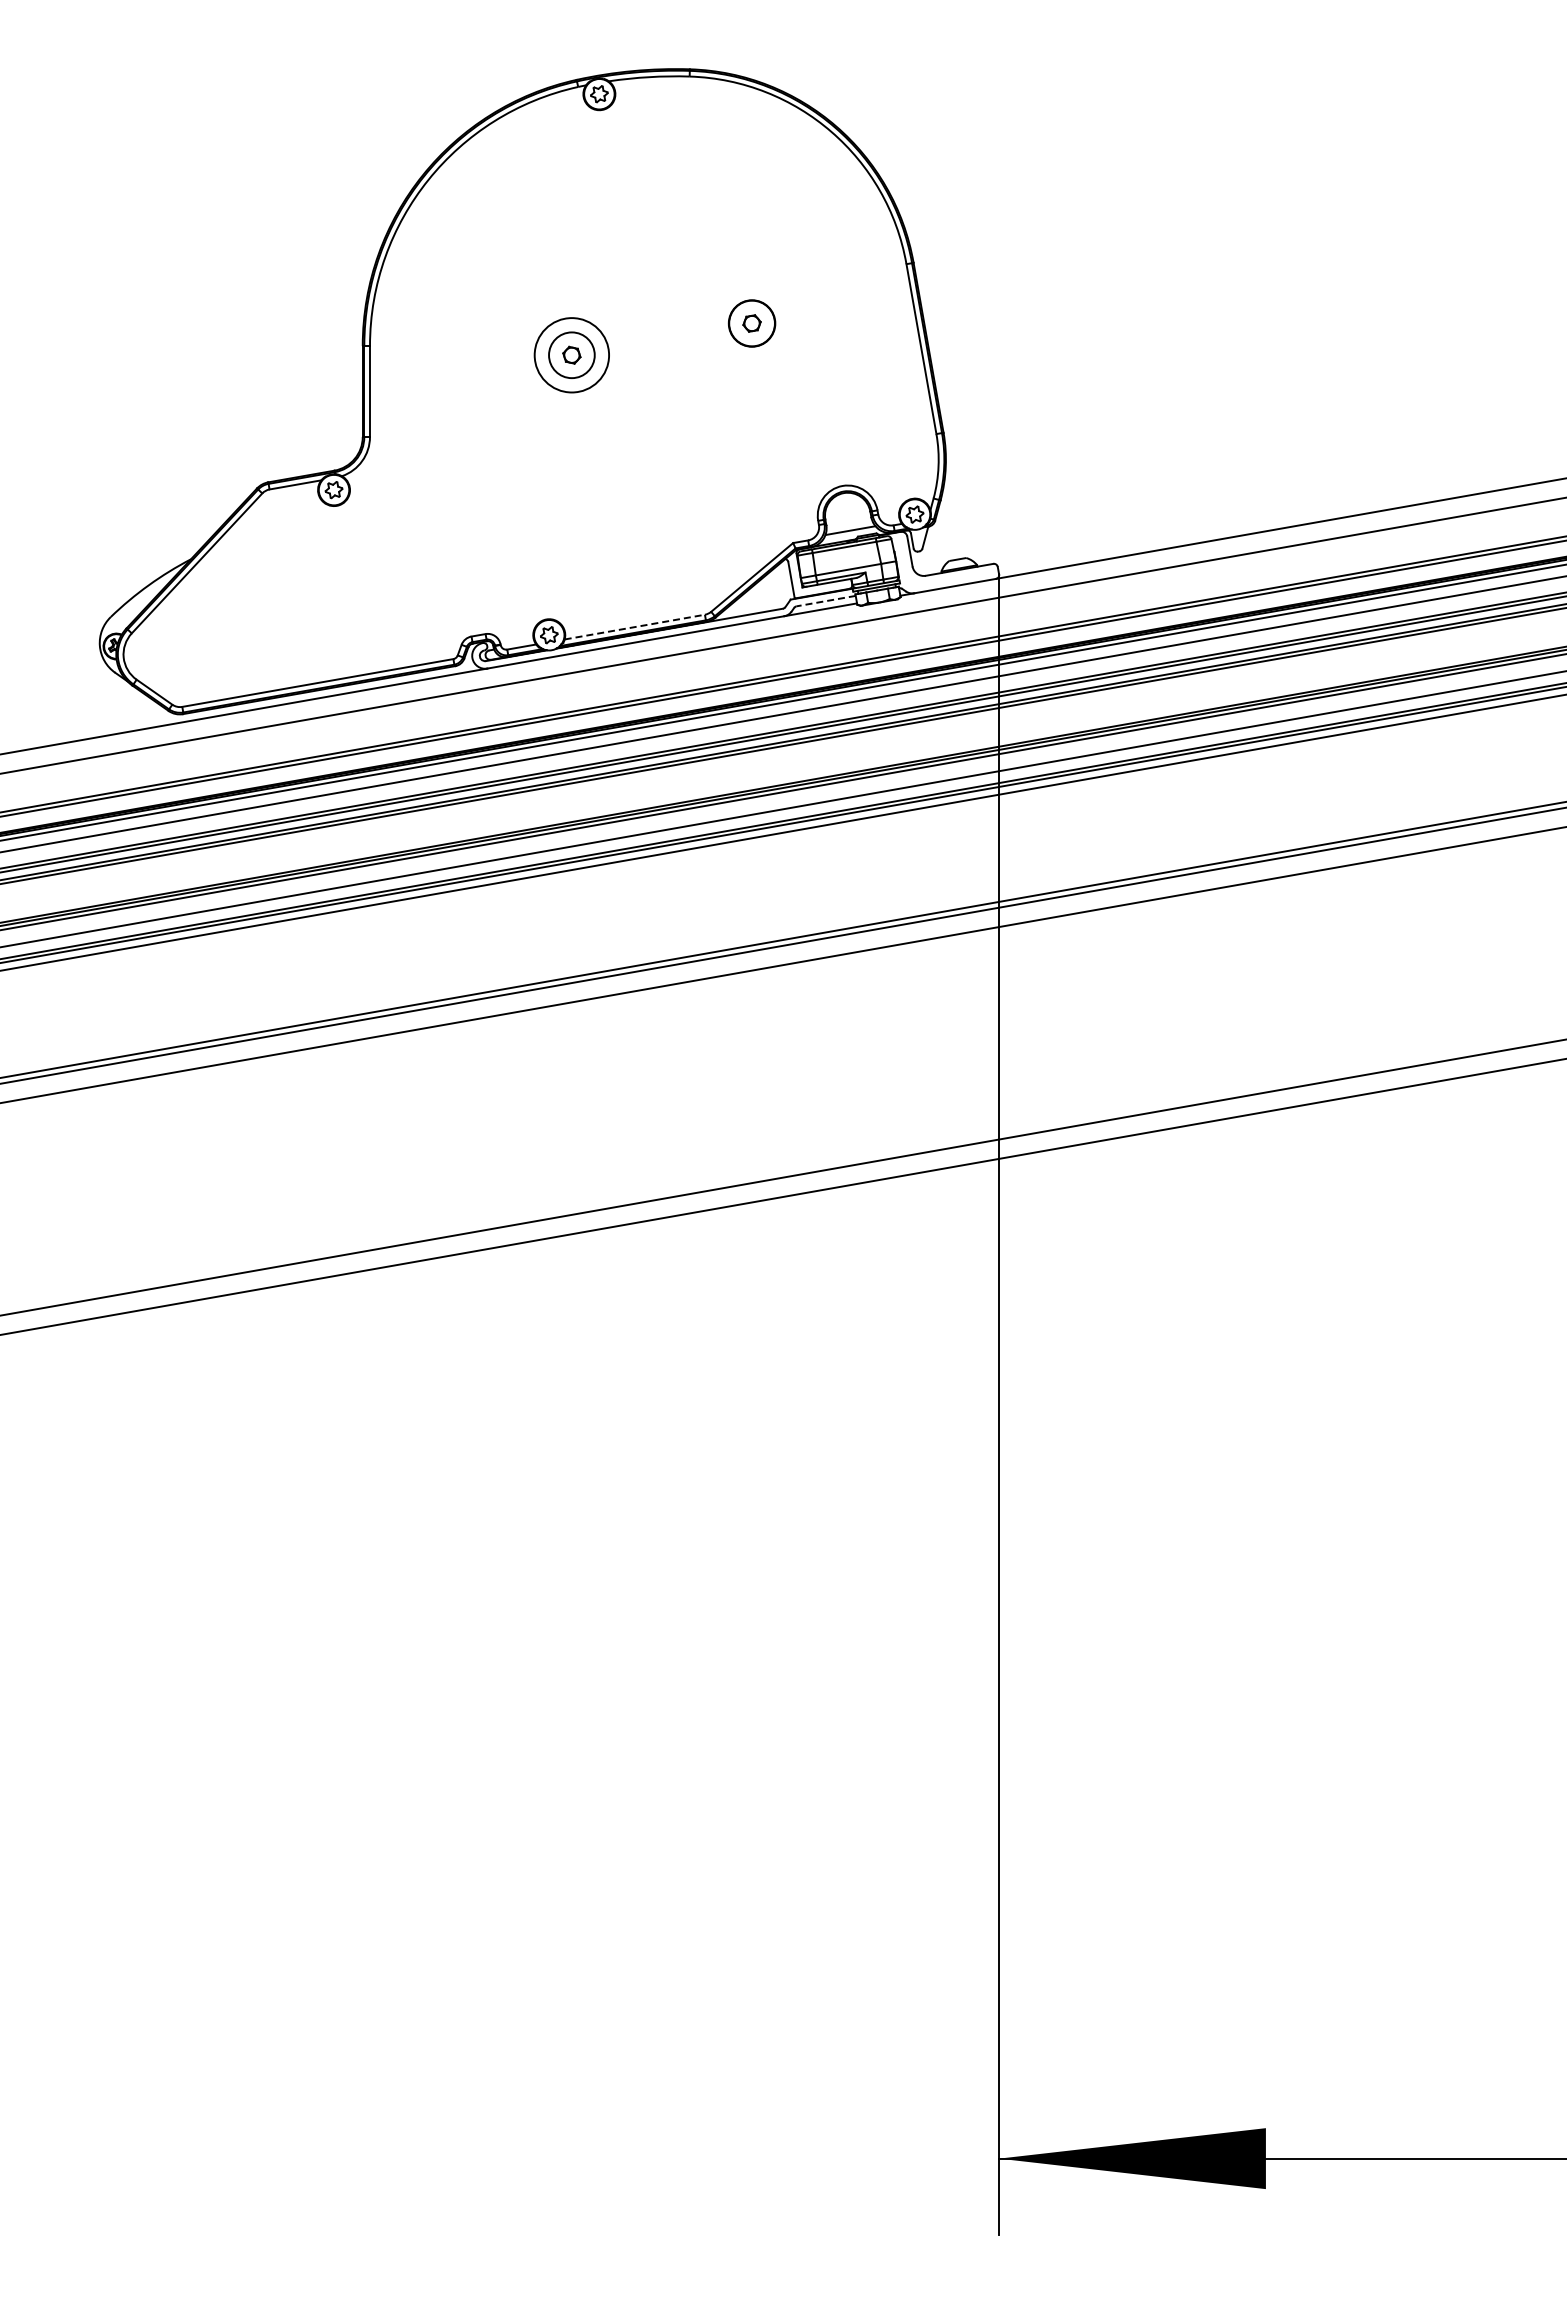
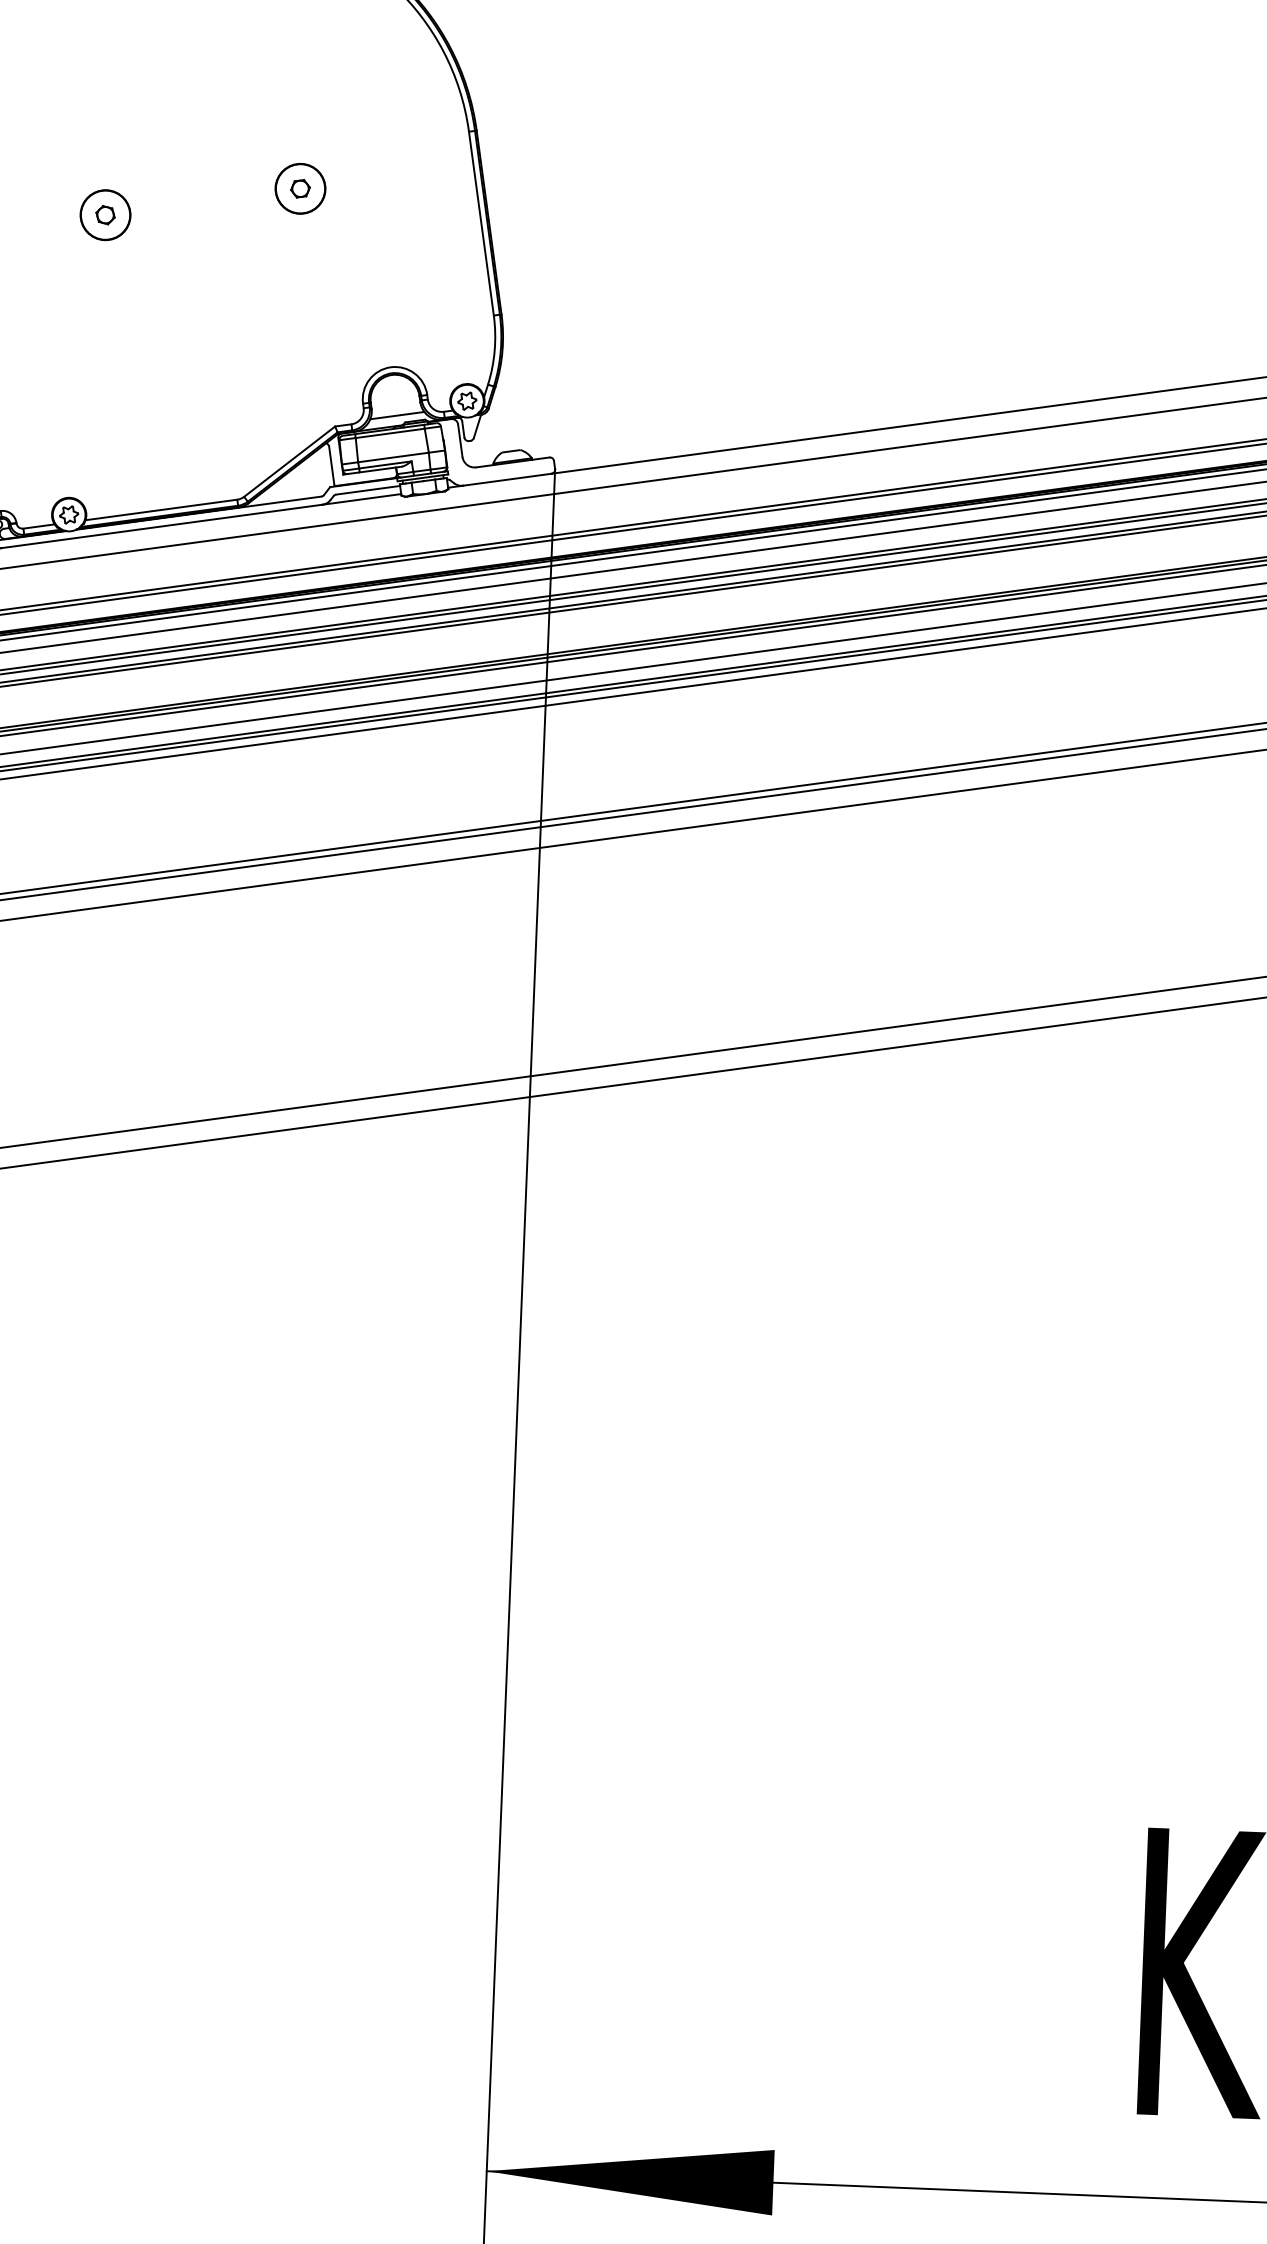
circle: (571, 355) -> (105, 215), size x0.62
line: (826, 601) -> (368, 490), dashed -> solid
line: (635, 627) -> (162, 510), dashed -> solid

